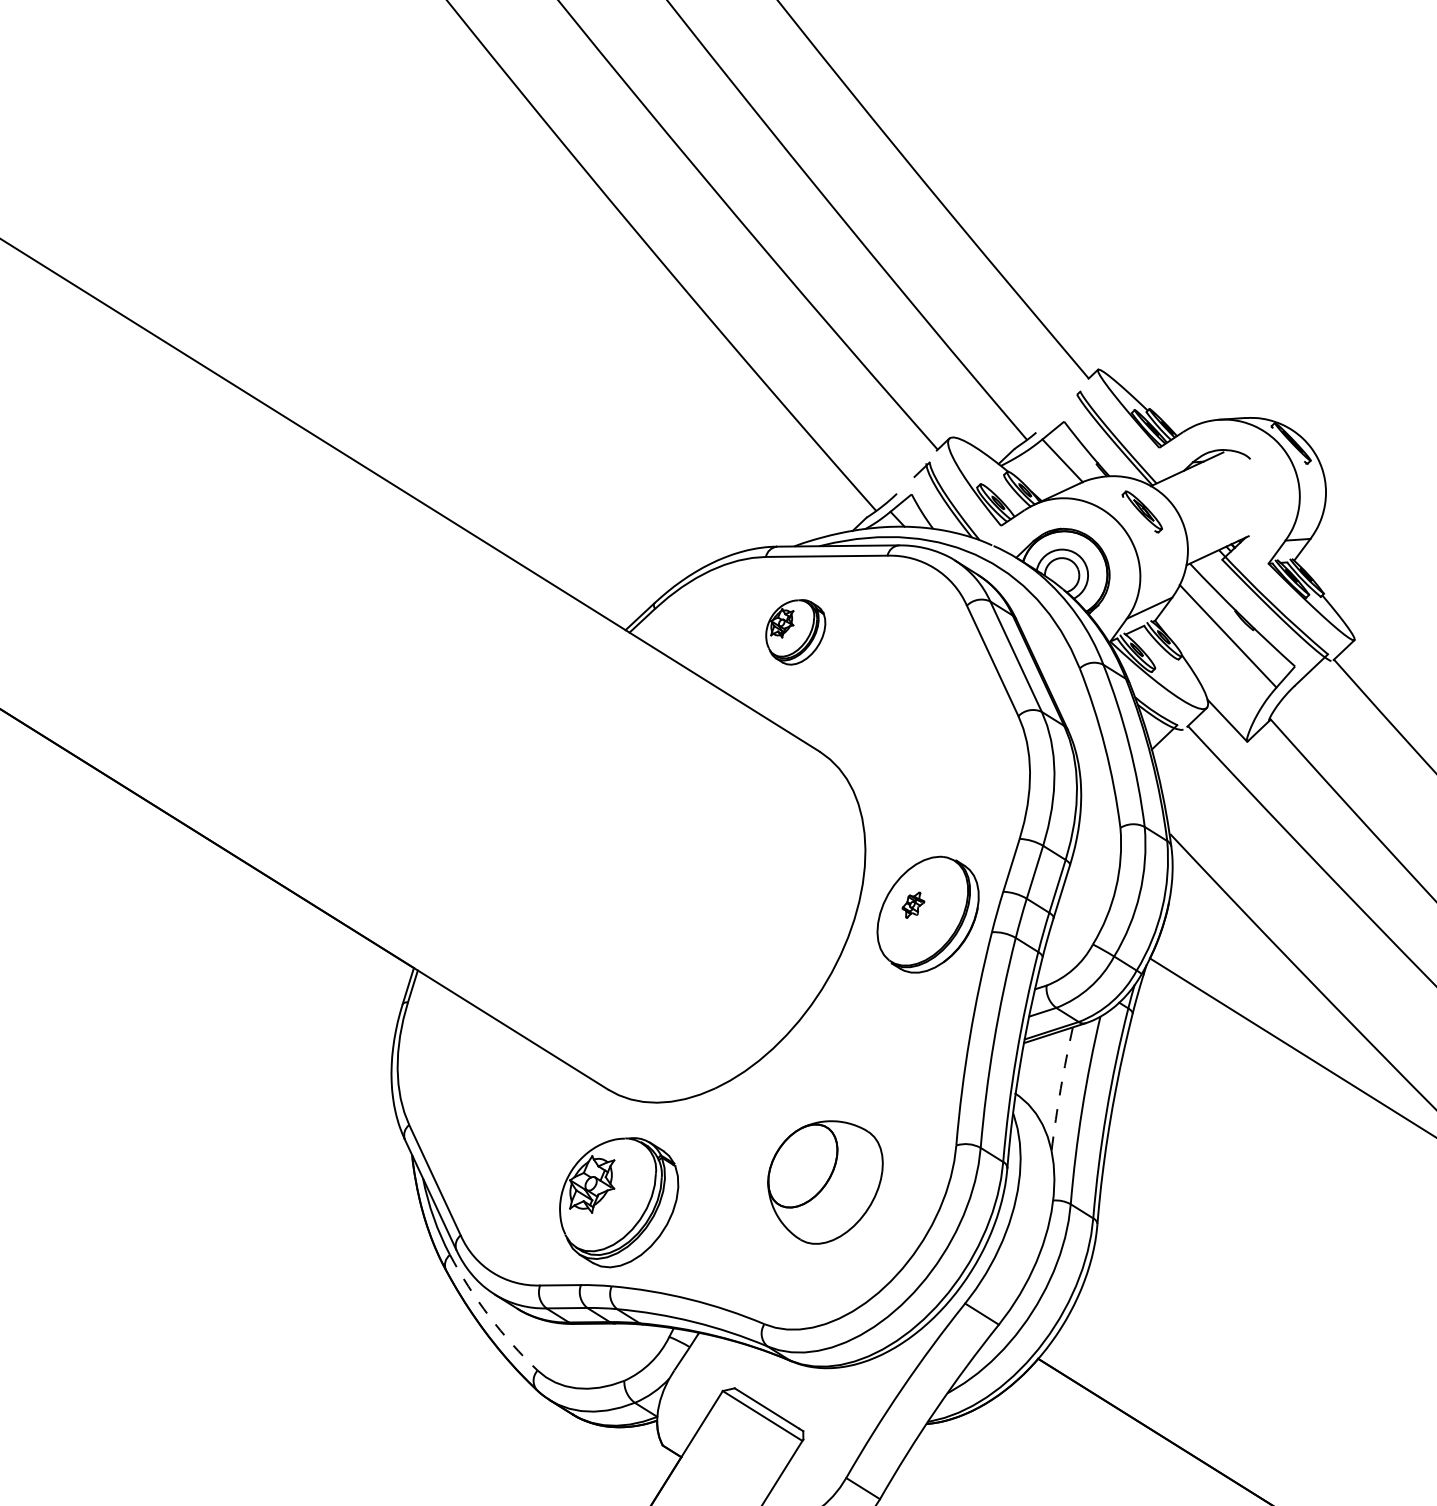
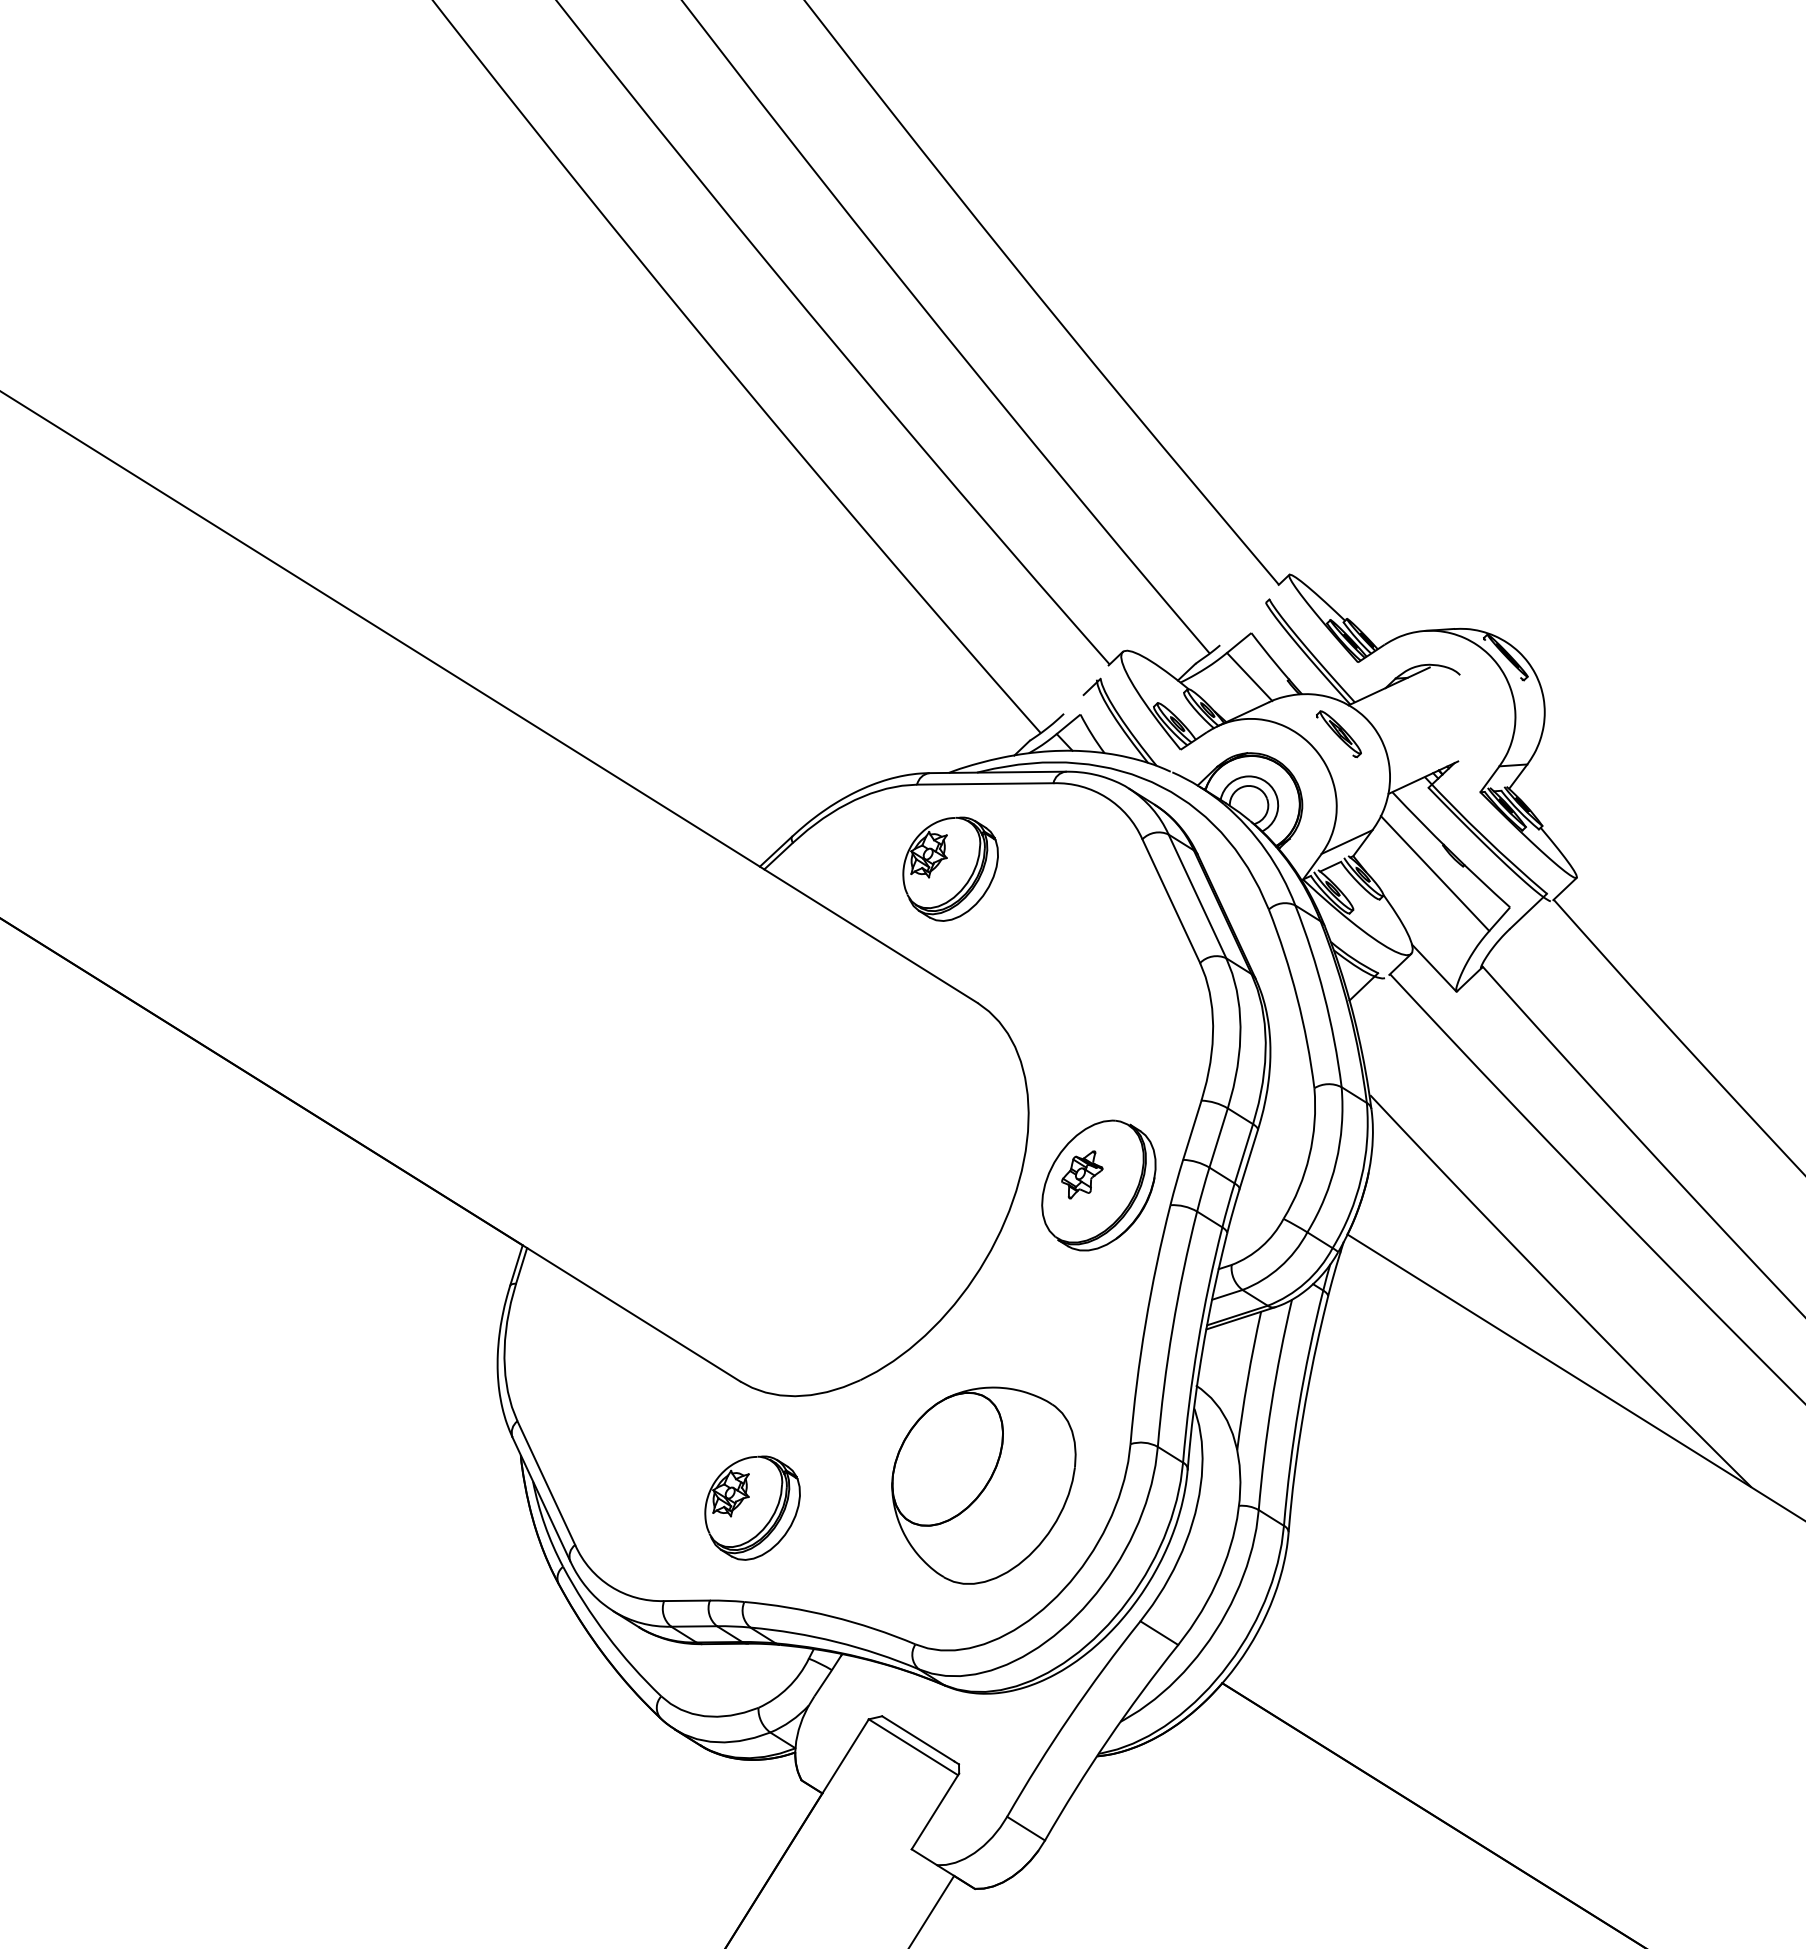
part: (795, 631) -> (950, 868), size x1.43
part: (913, 904) -> (1082, 1174), size x1.67
arc: (1060, 1088) -> (1247, 1380), dashed -> solid
part: (825, 1182) -> (983, 1485), size x1.43
part: (618, 1202) -> (752, 1507), size x0.71
arc: (489, 1316) -> (607, 1635), dashed -> solid

